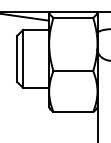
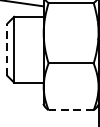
line: (17, 58) -> (7, 49), solid -> dashed
line: (73, 112) -> (71, 110), solid -> dashed

